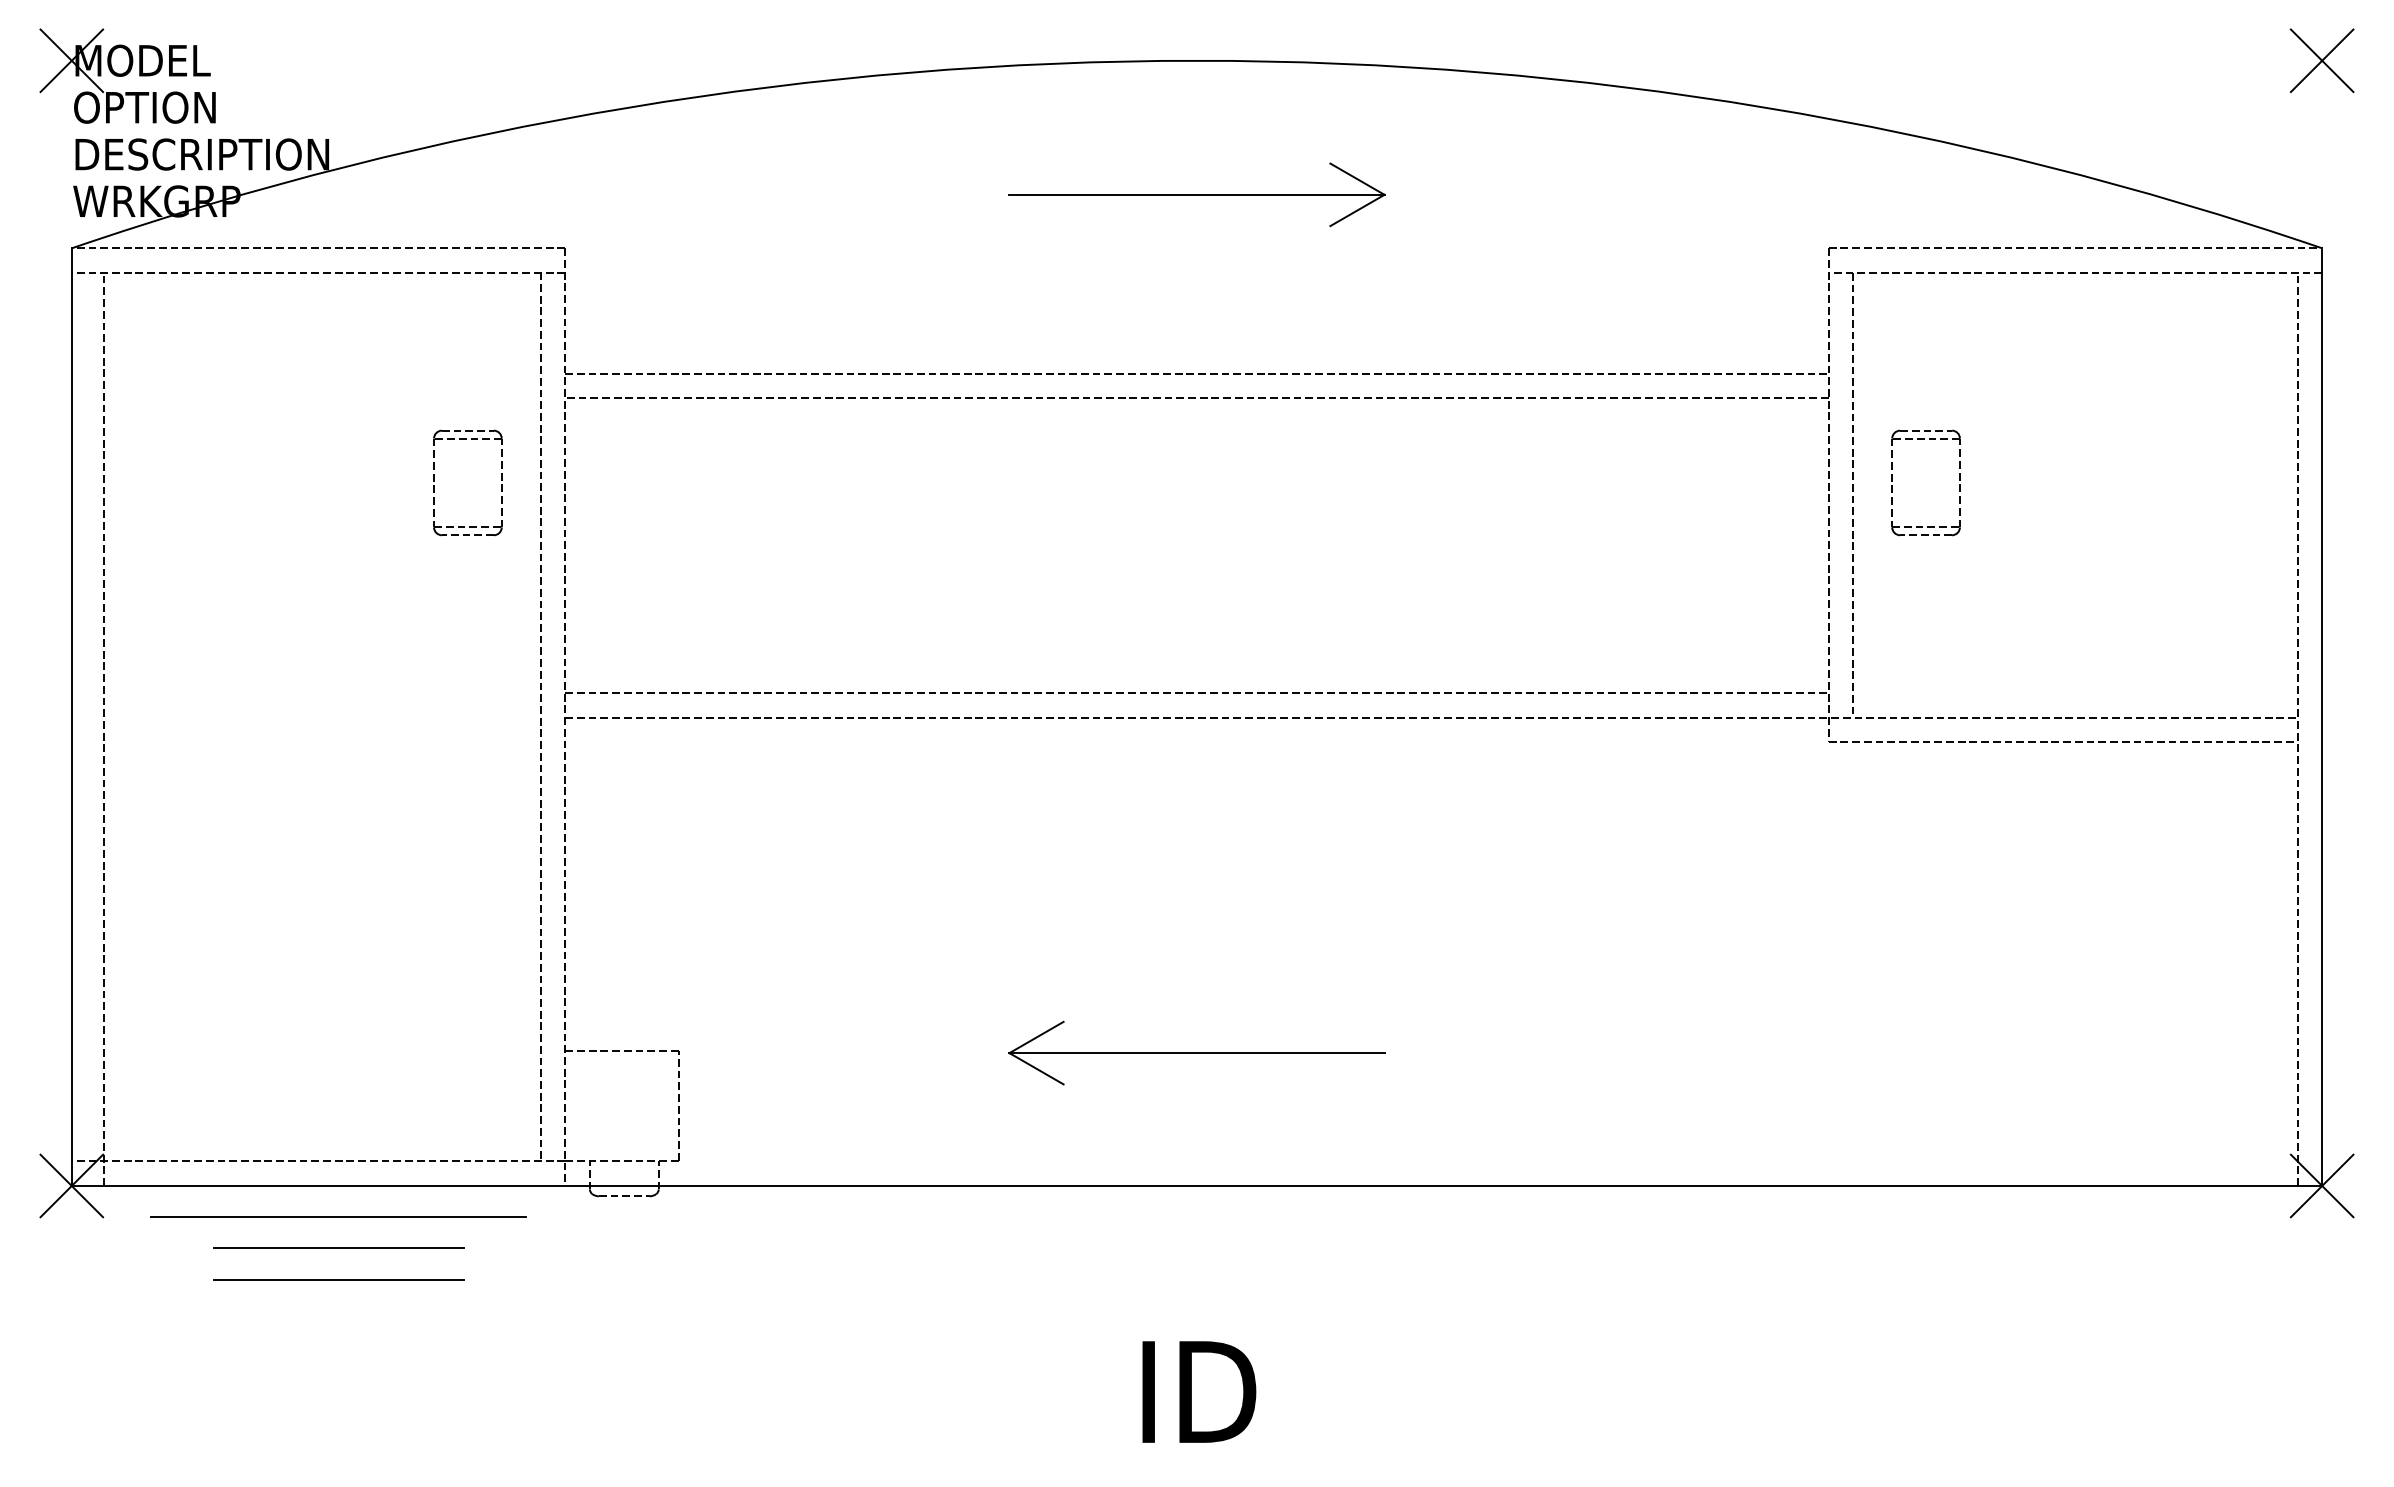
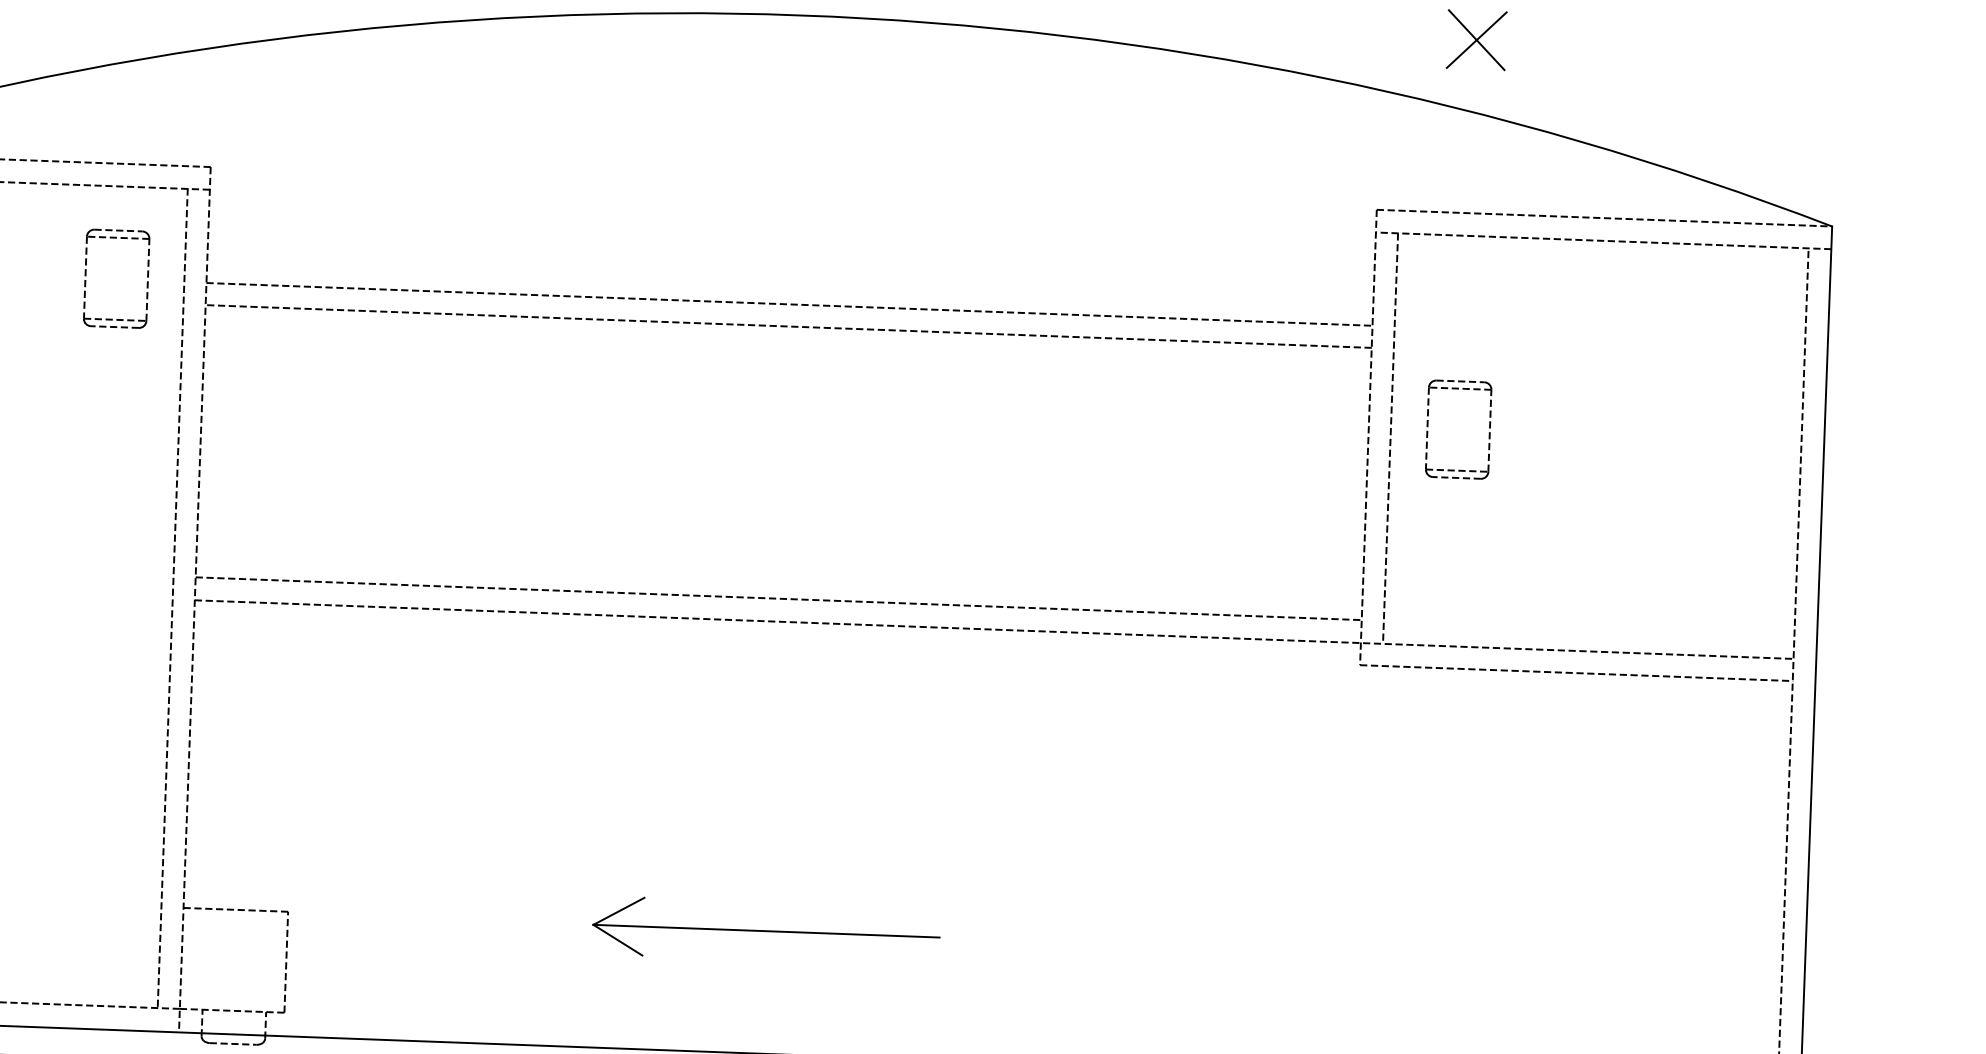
part: (2321, 60) -> (1476, 39), moved
part: (1196, 194) -> (795, 138), removed
part: (434, 481) -> (85, 276), moved

